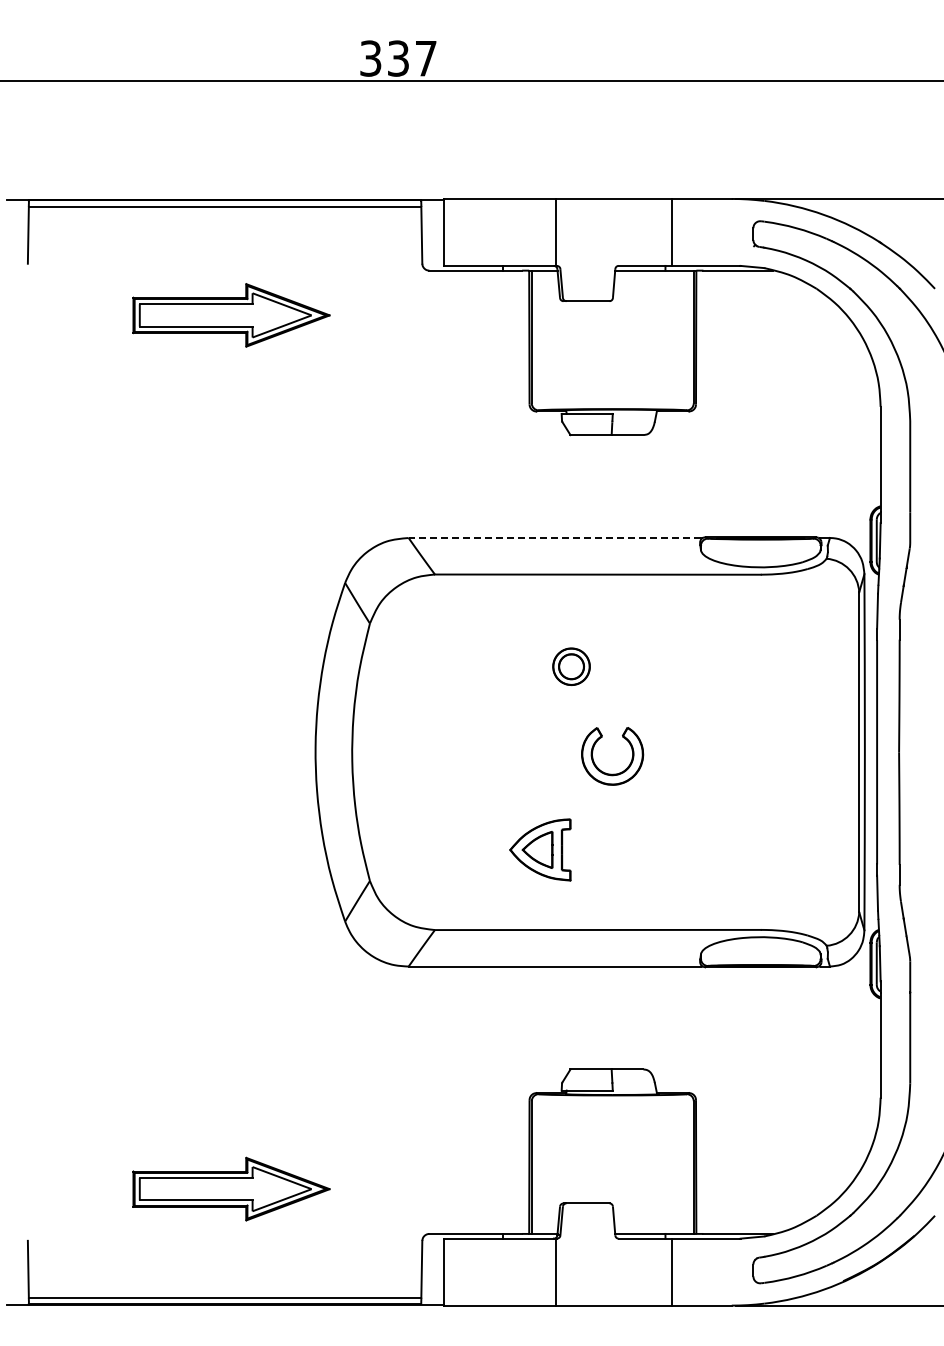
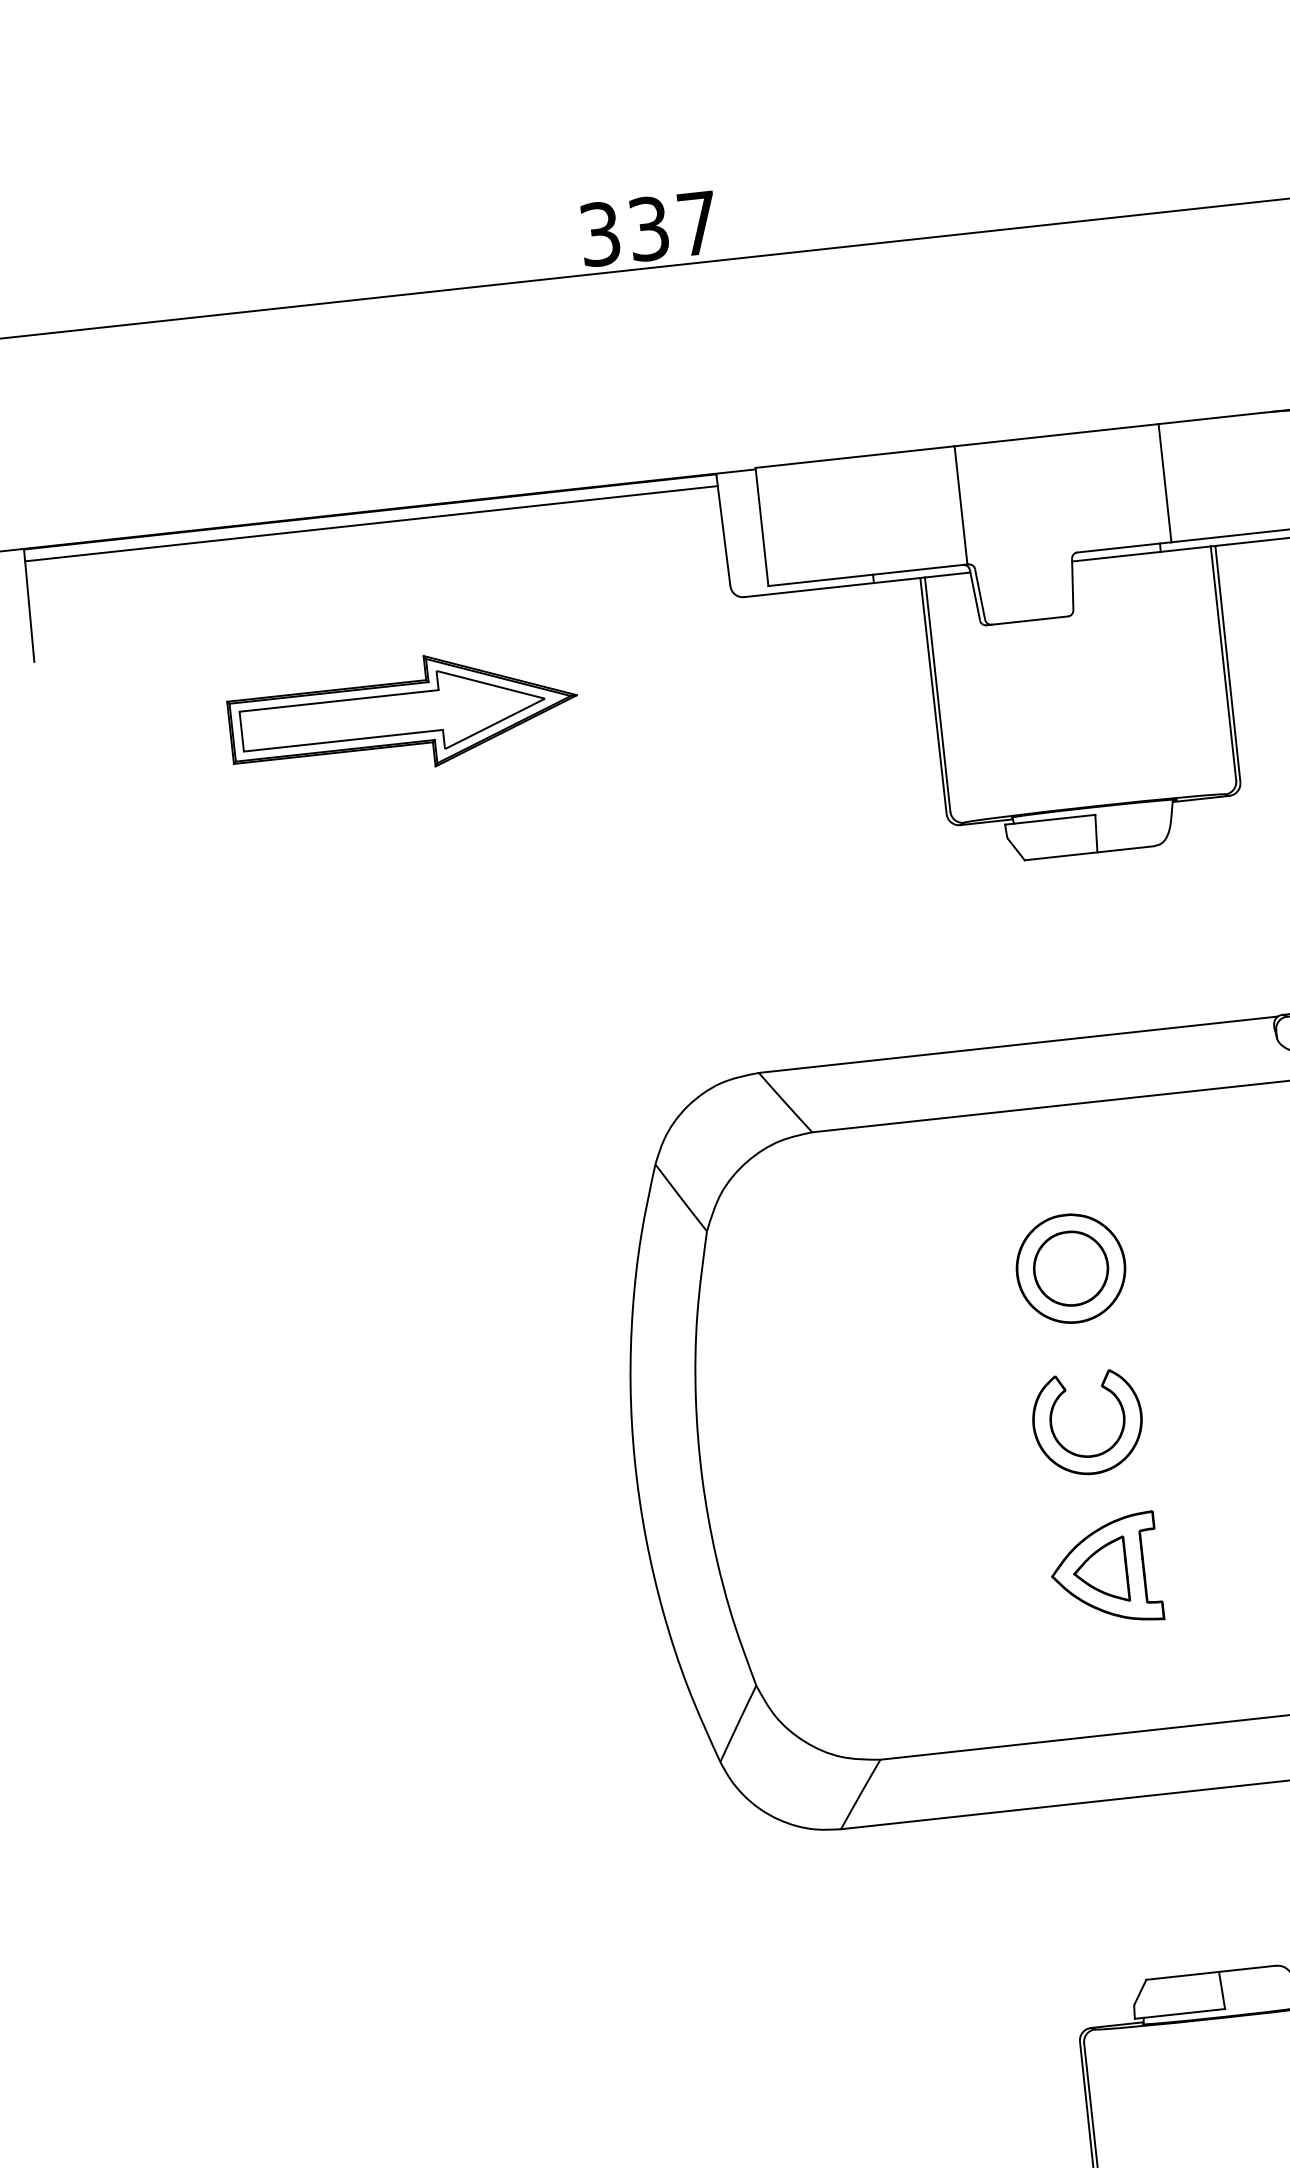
line: (554, 538) -> (1016, 1045), dashed -> solid
part: (571, 666) -> (1070, 1268), size x1.67
part: (612, 773) -> (1091, 1453), moved
part: (540, 849) -> (1105, 1570), moved

